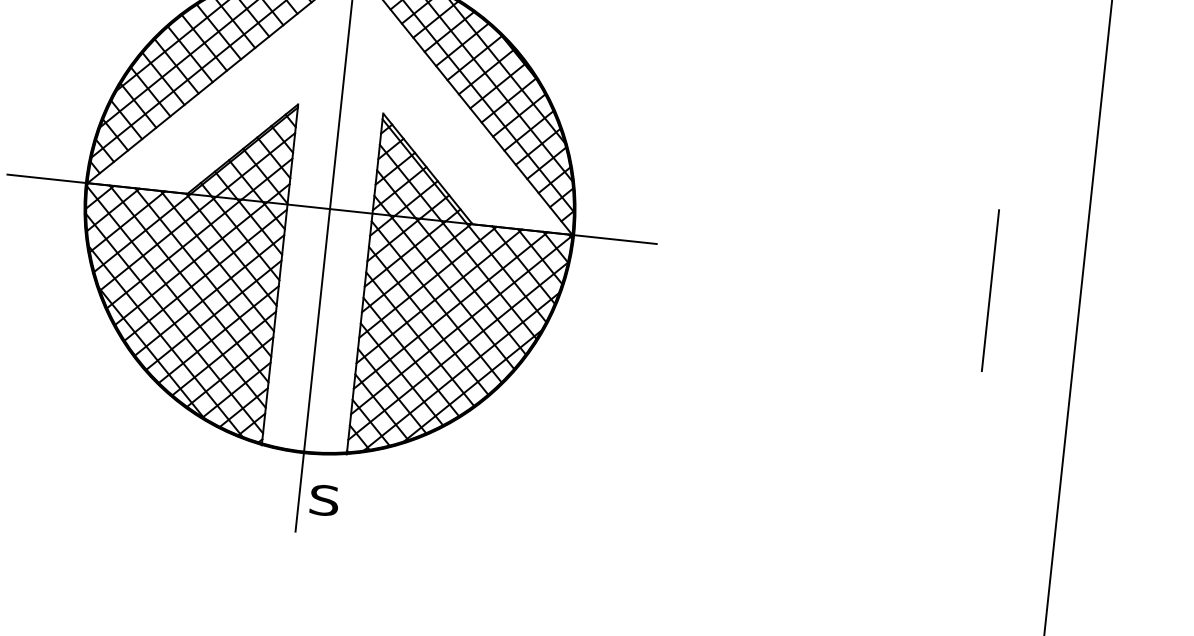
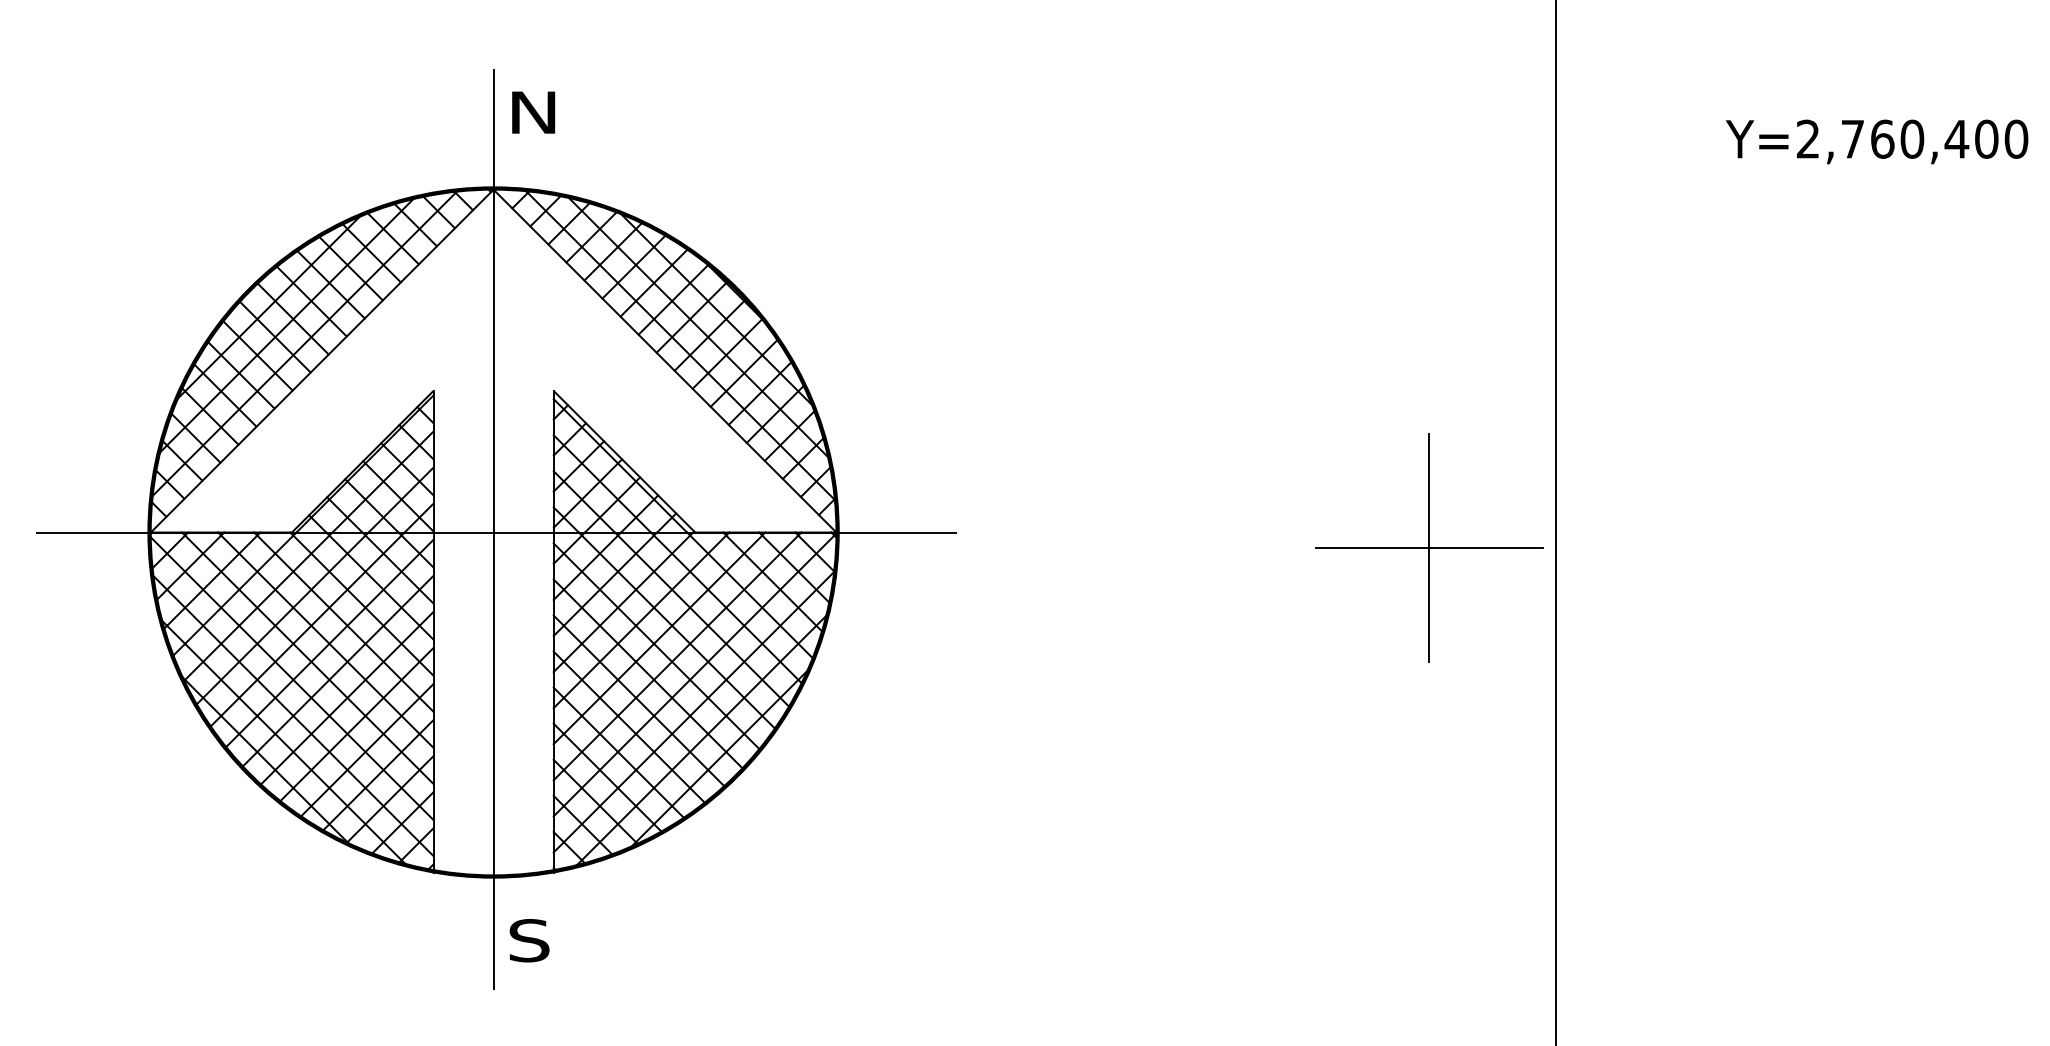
line: (990, 290) -> (1428, 547), added

